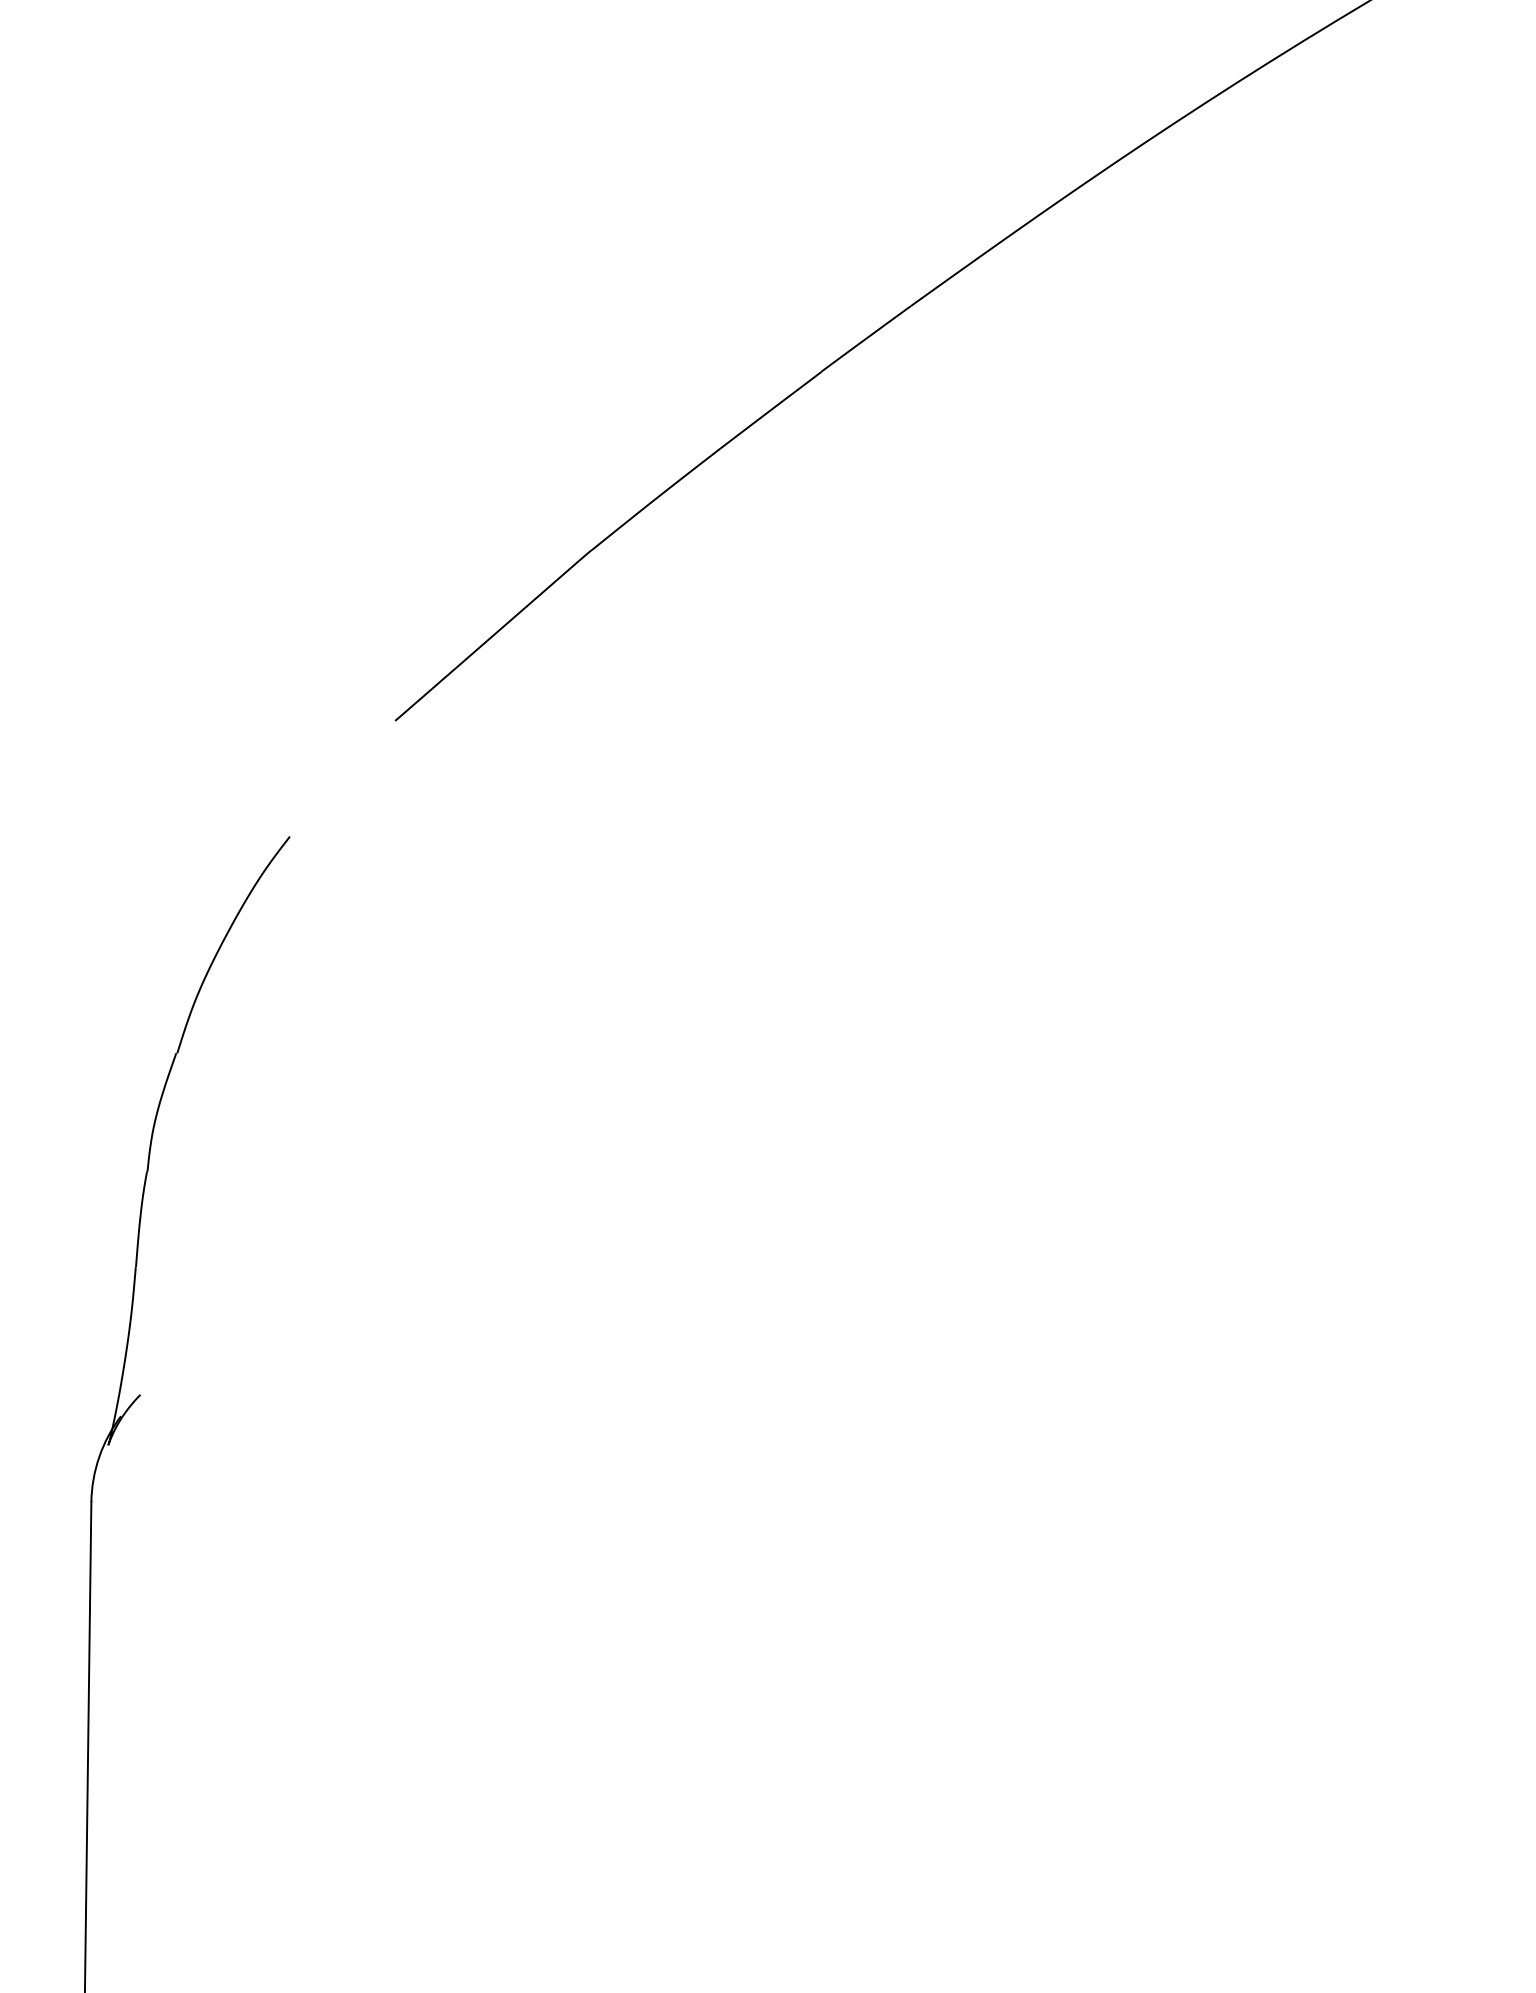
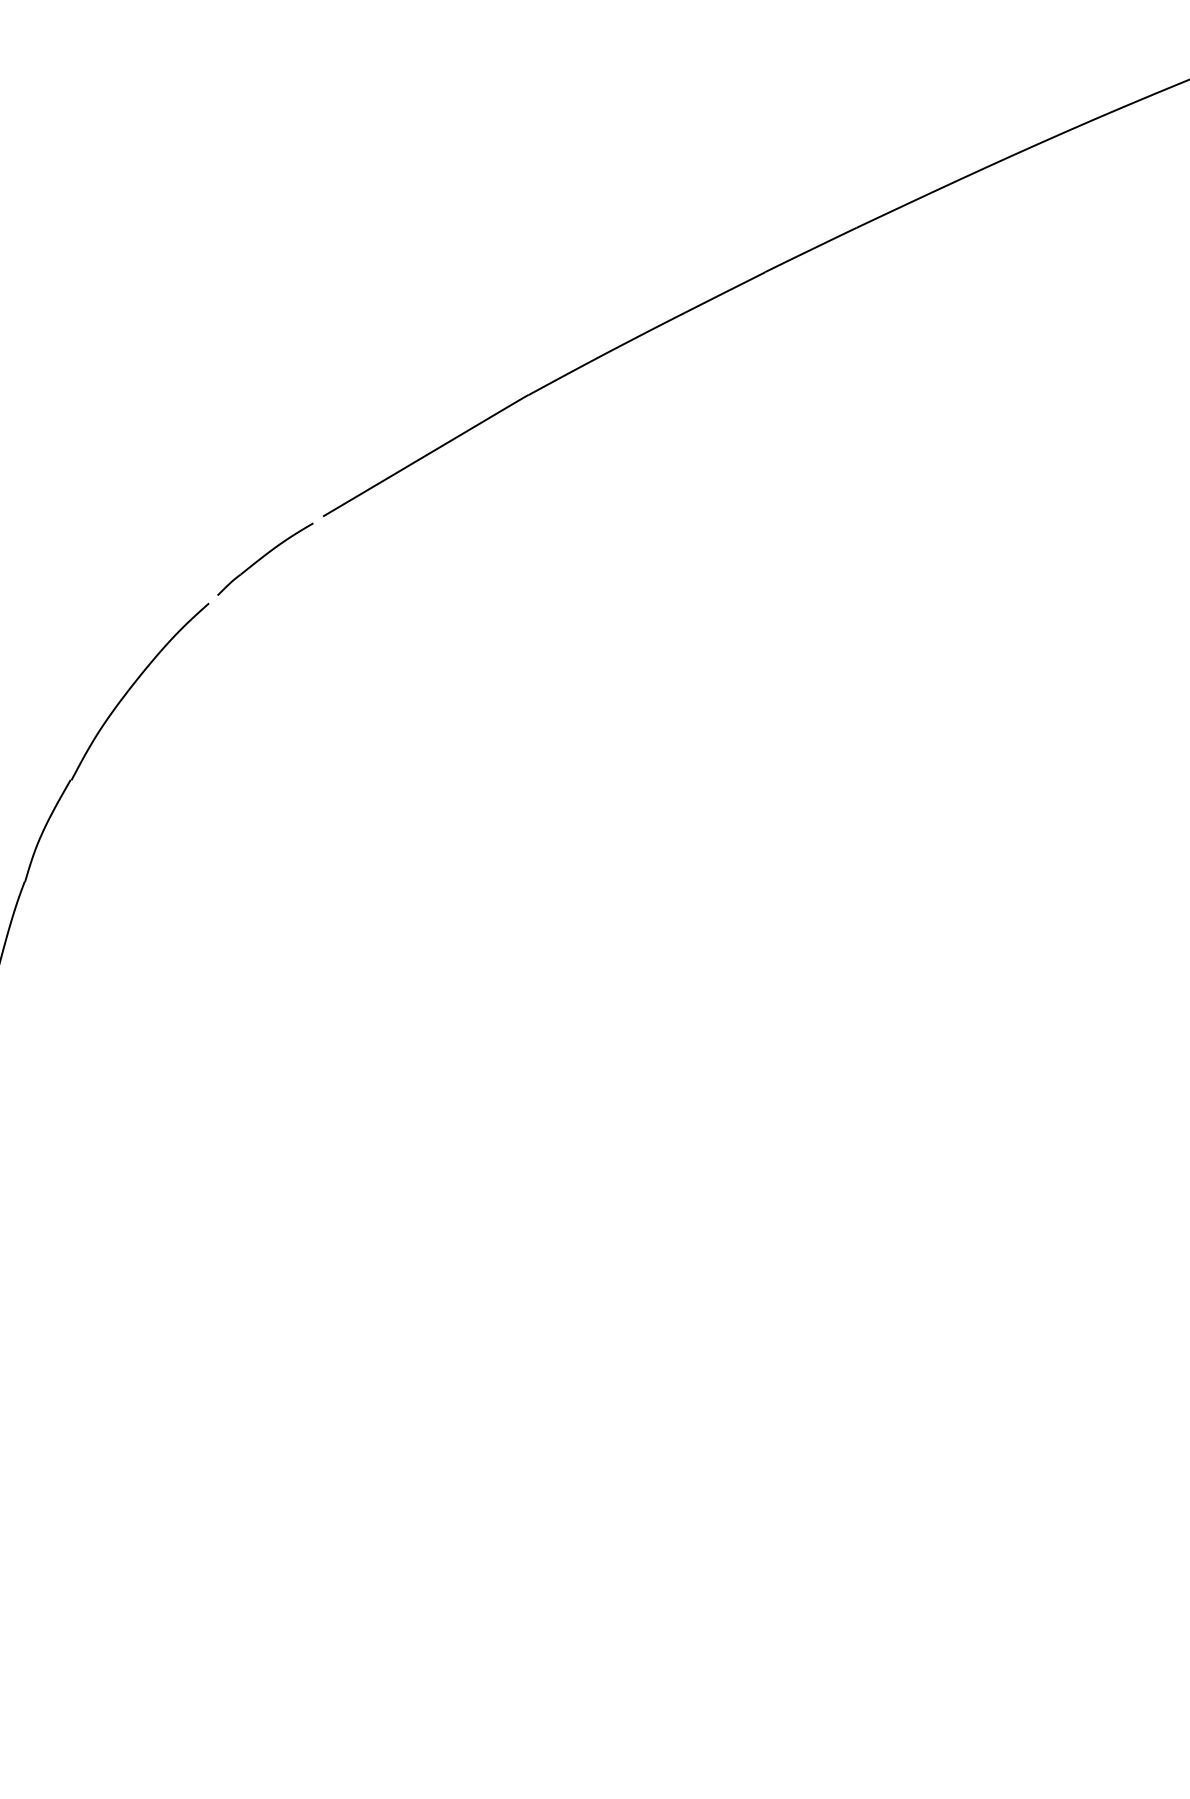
part: (341, 777) -> (265, 558), added

